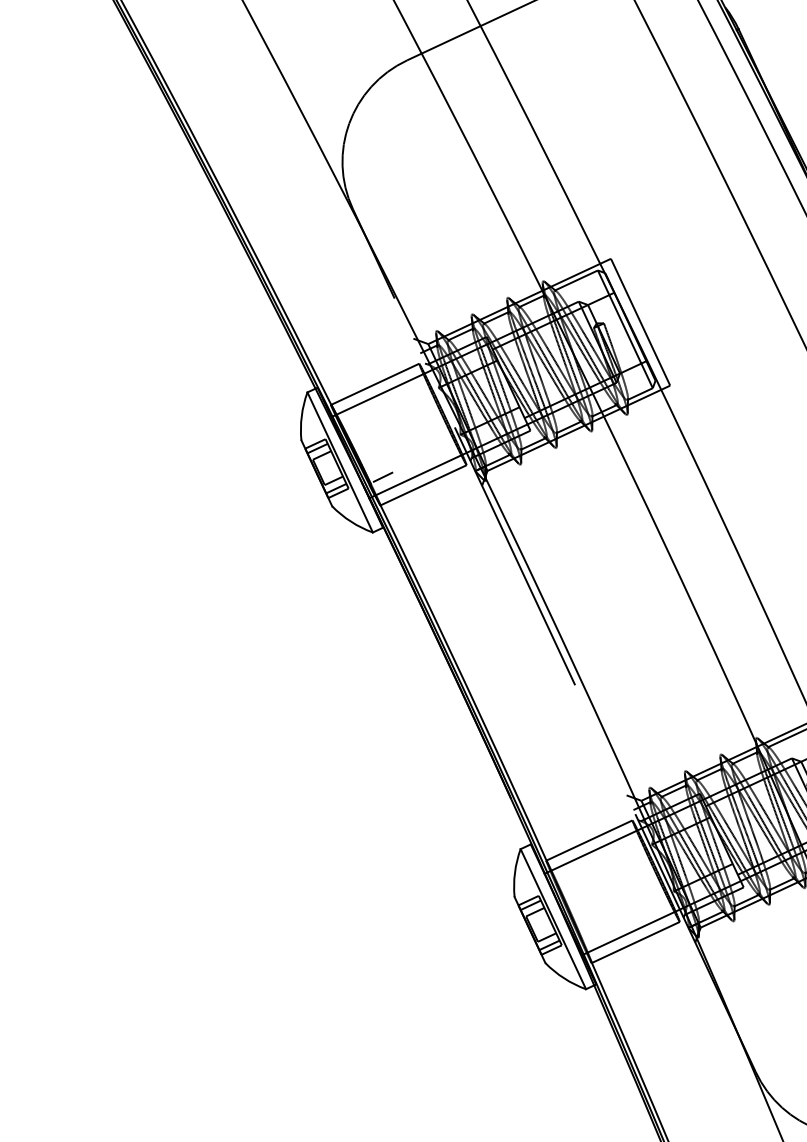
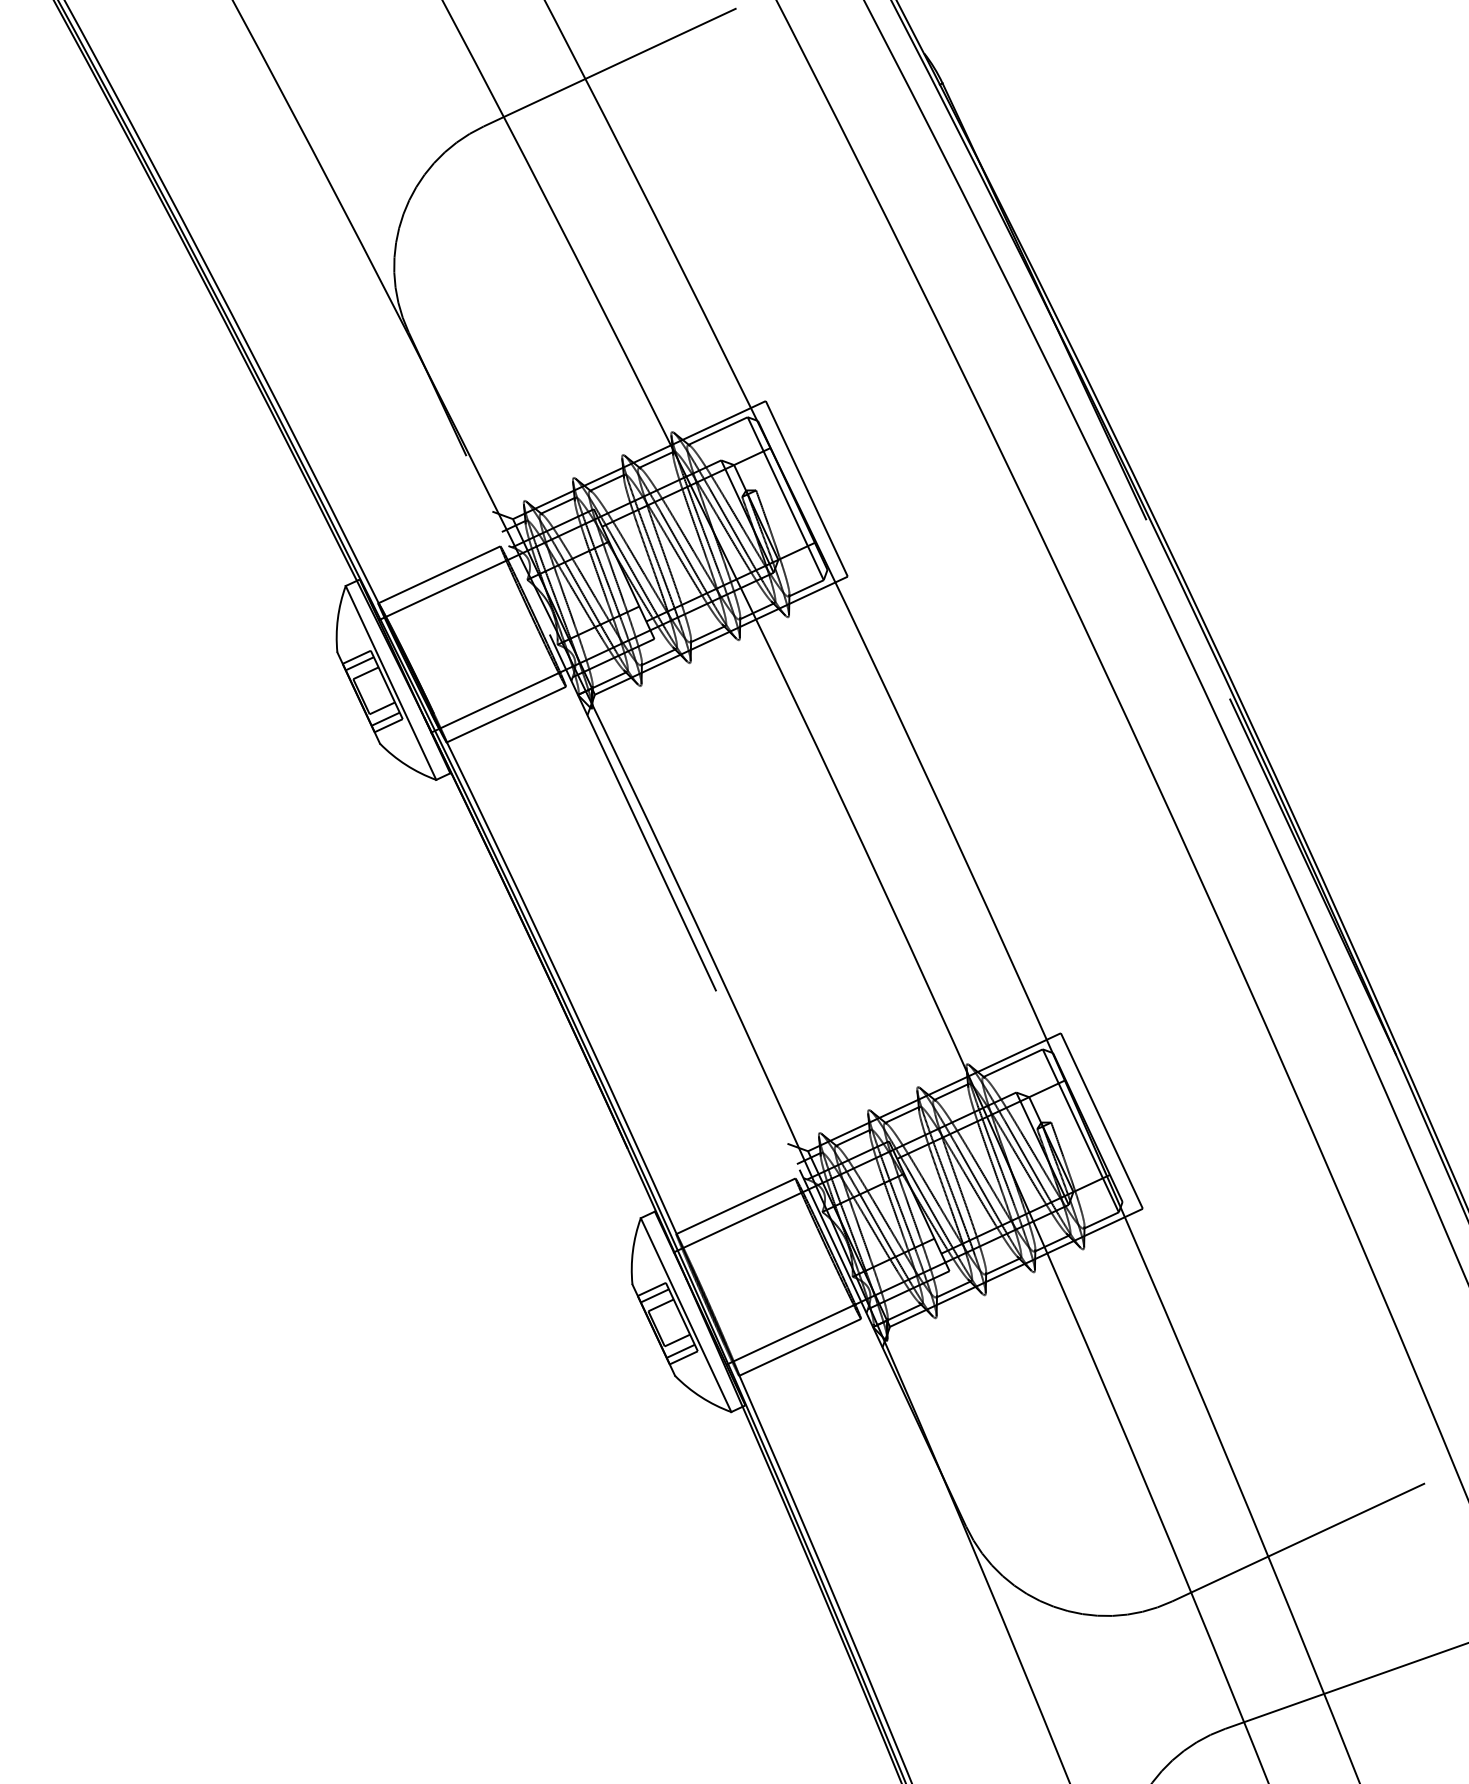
line: (383, 477) -> (450, 703), removed

